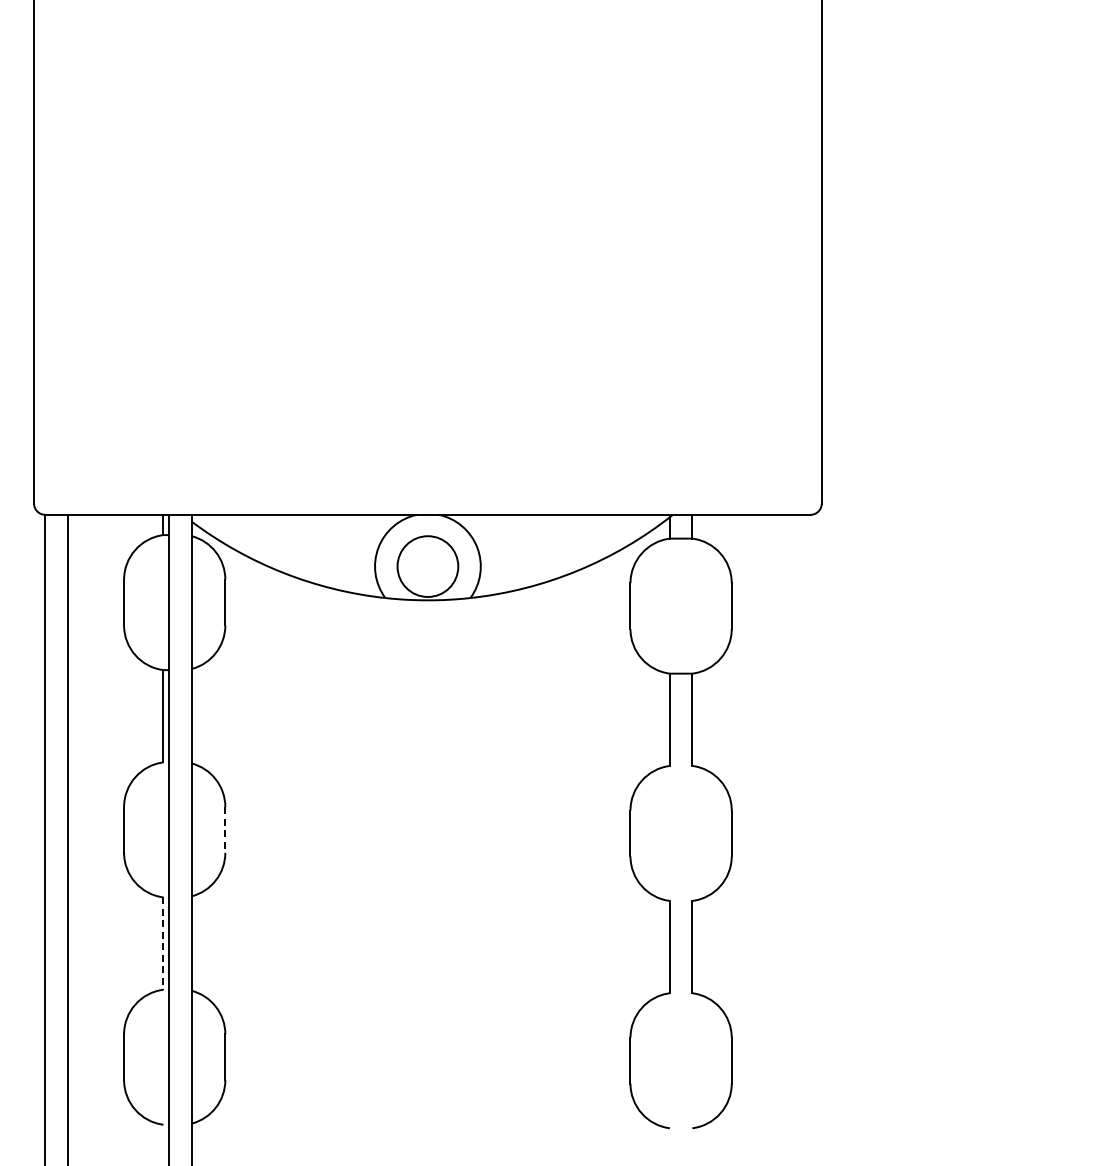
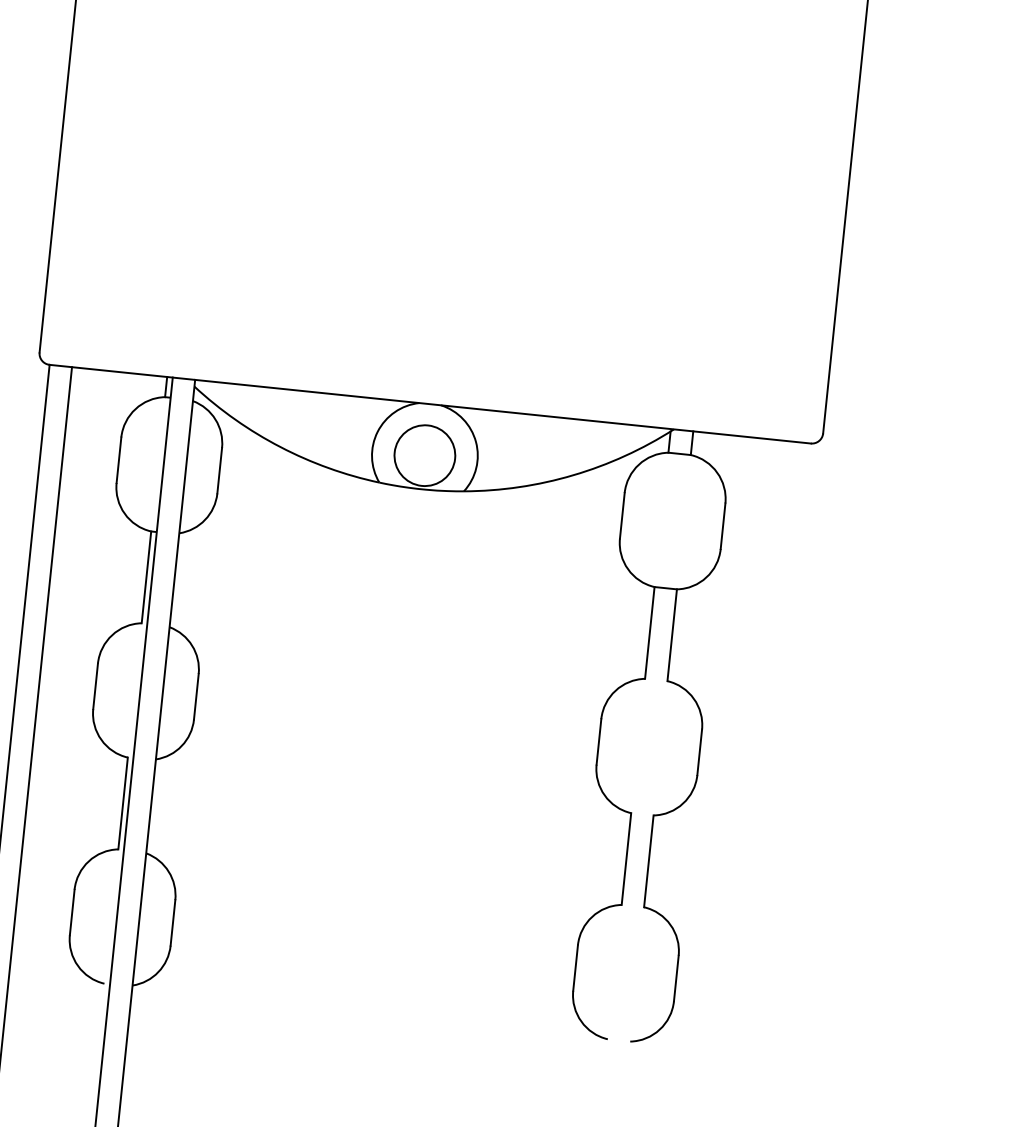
line: (225, 829) -> (196, 696), dashed -> solid
line: (163, 944) -> (123, 804), dashed -> solid

